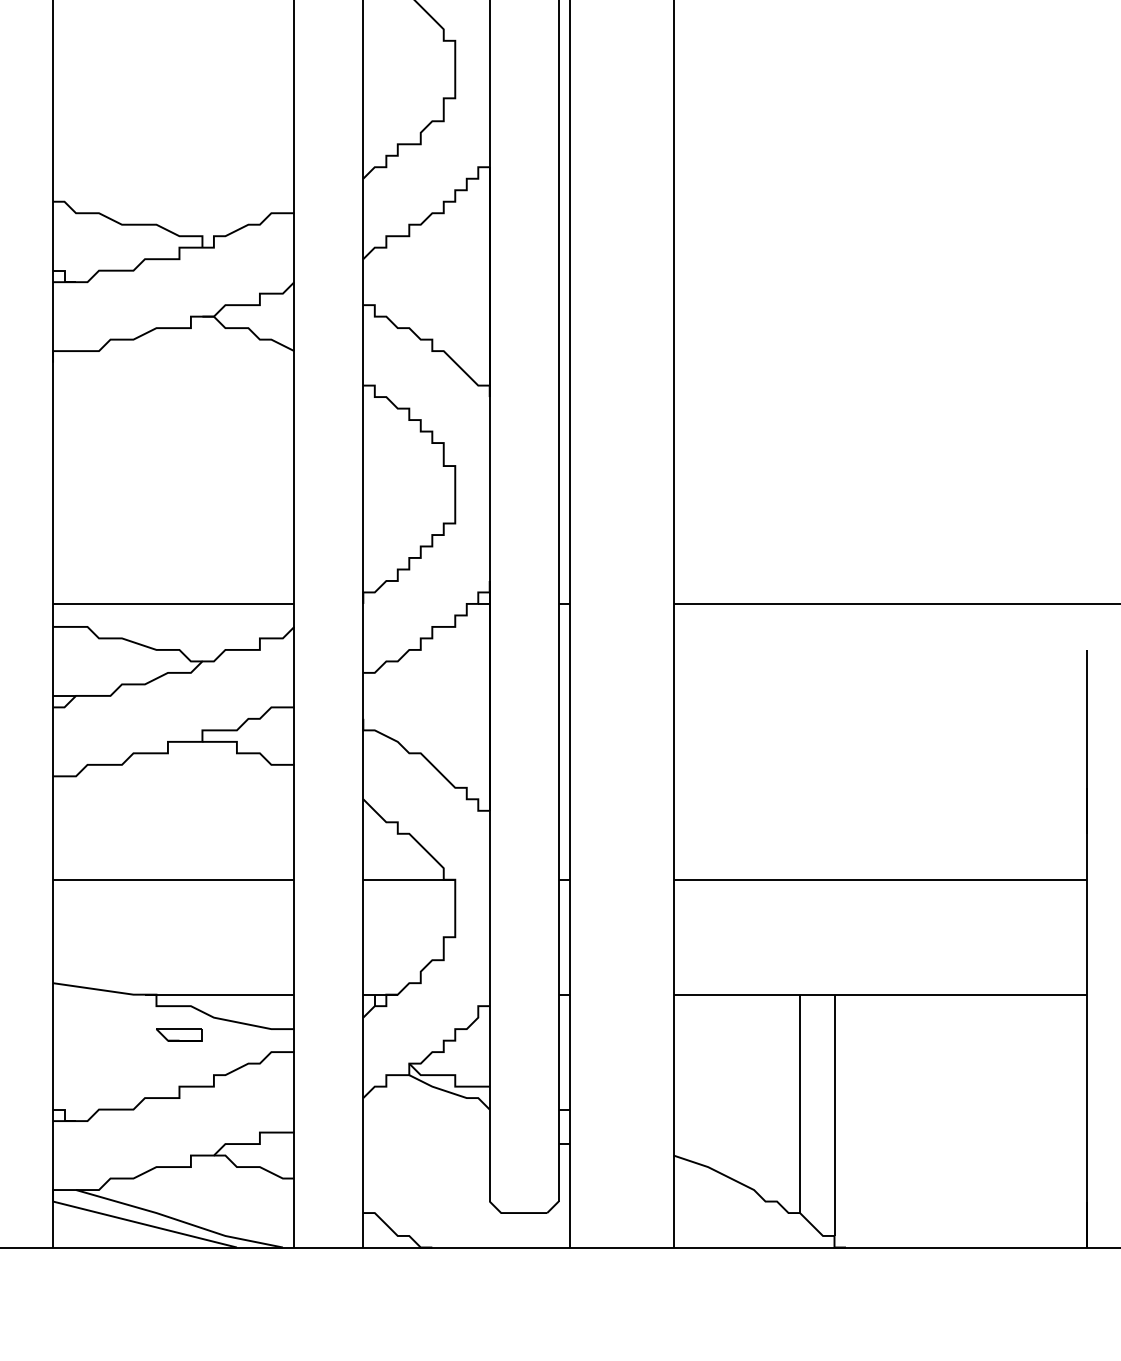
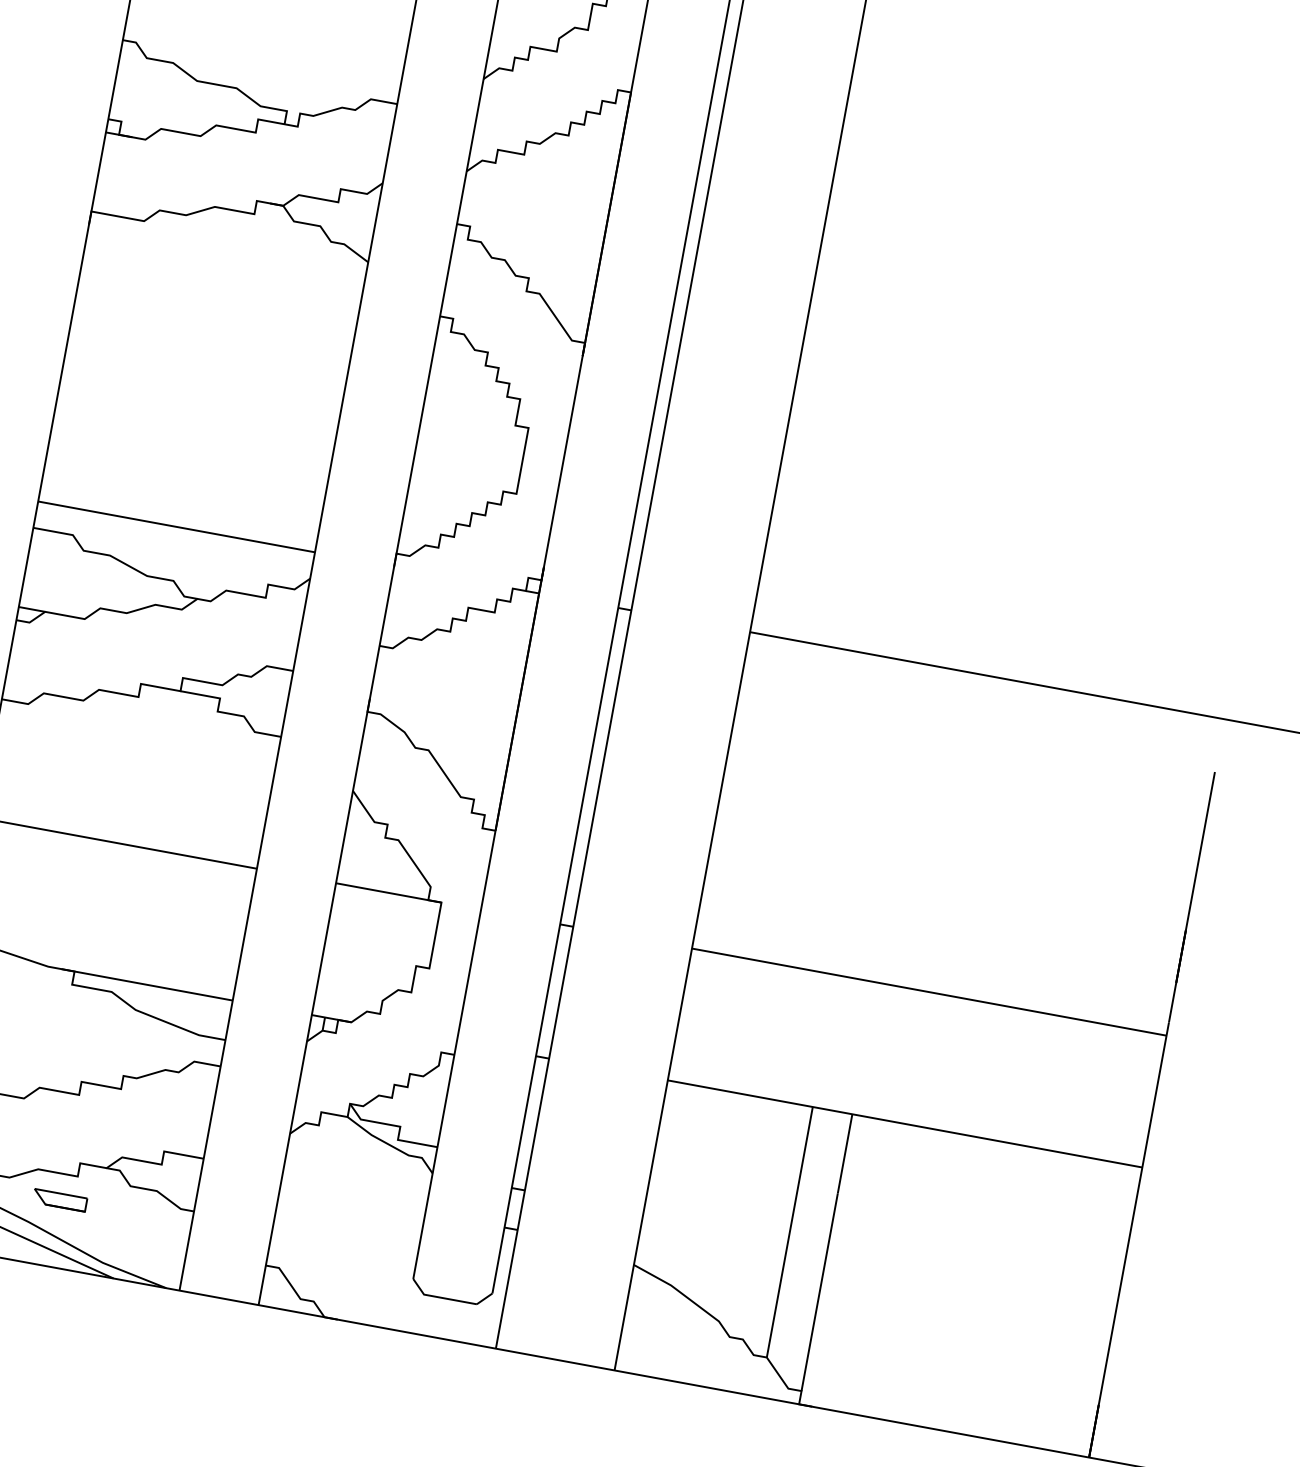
part: (179, 1034) -> (59, 1199), moved

